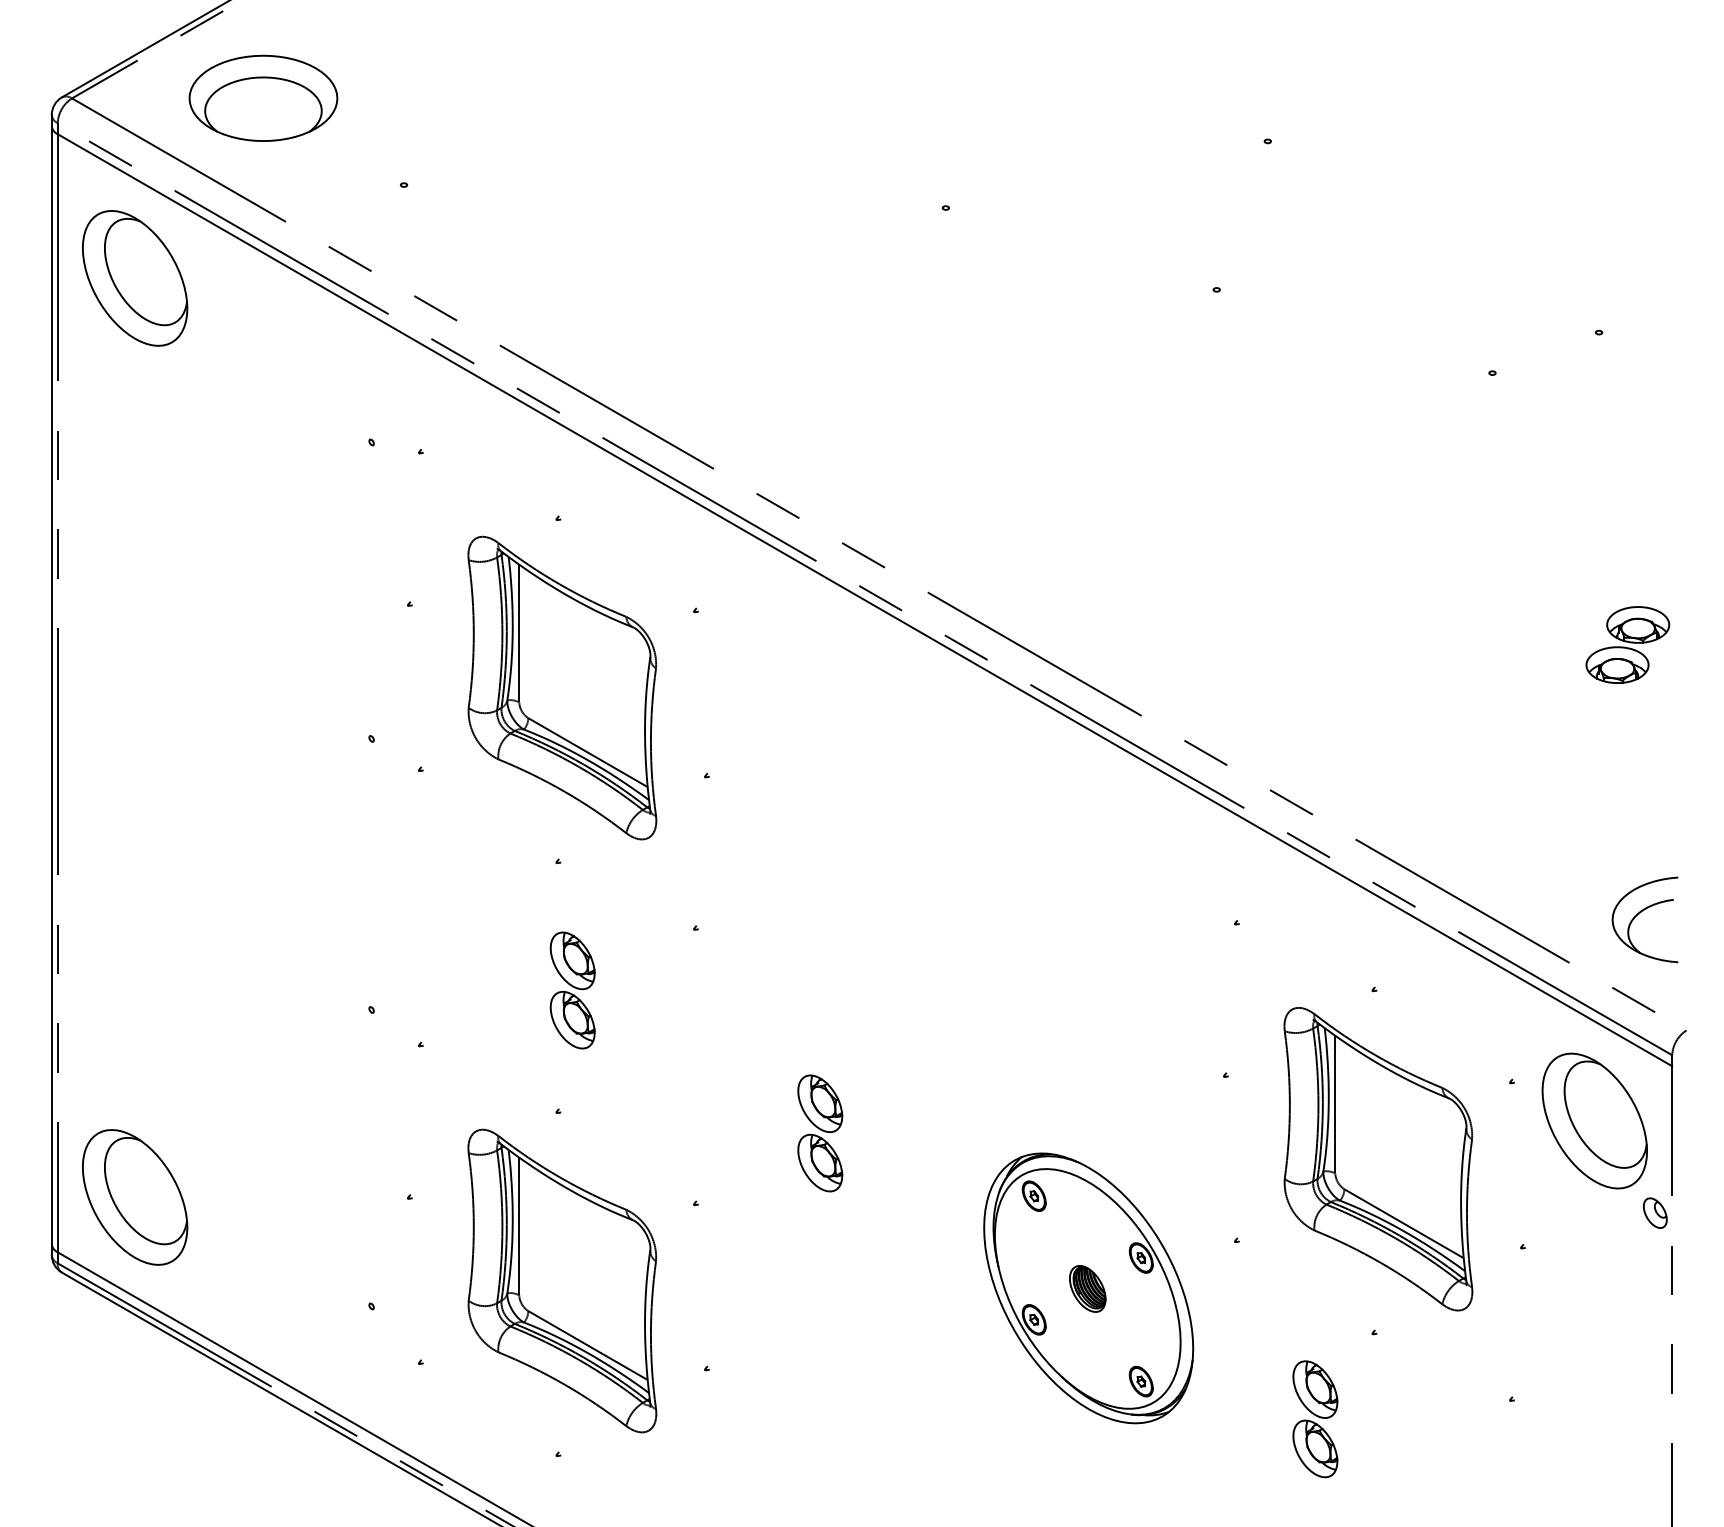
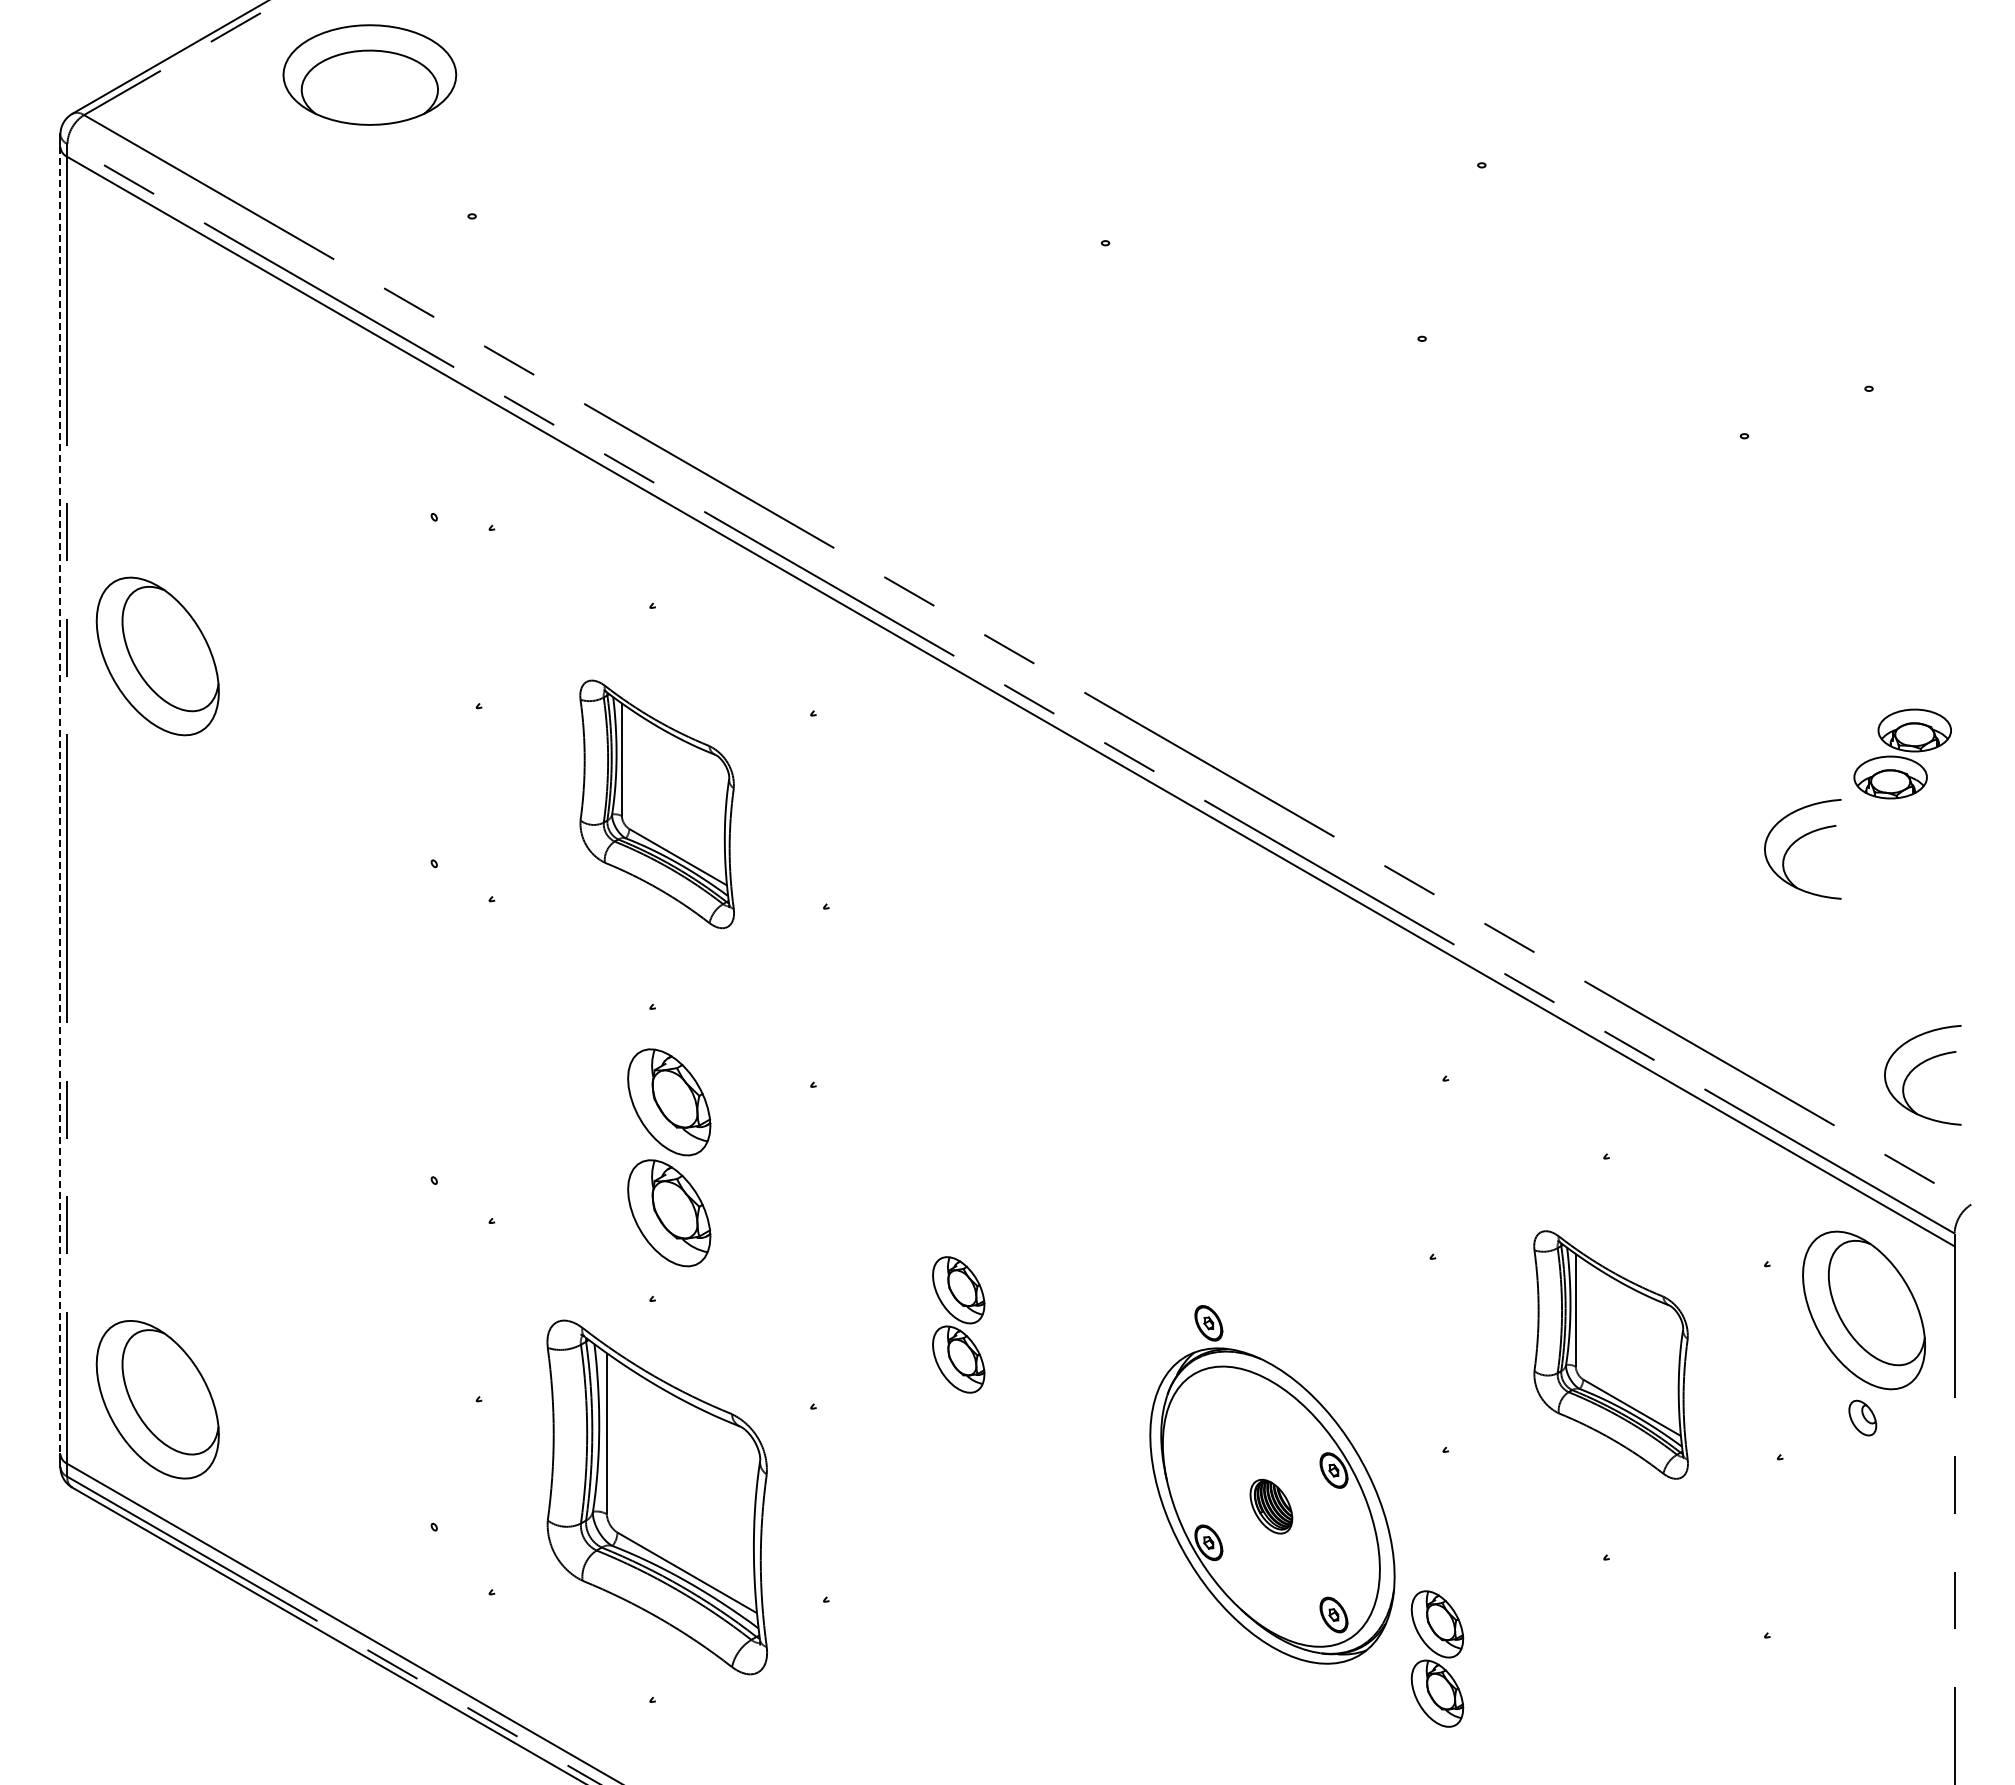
part: (263, 97) -> (369, 74), moved
part: (134, 278) -> (157, 656), moved
line: (51, 685) -> (60, 801), solid -> dashed
part: (561, 688) -> (656, 804), size x0.7
part: (1537, 719) -> (1797, 841), added
part: (572, 990) -> (669, 1157), size x1.6
part: (1377, 1158) -> (1610, 1354), size x0.7
part: (1033, 1196) -> (1208, 1323), moved
part: (1655, 1212) -> (1862, 1417), moved
part: (1315, 1418) -> (1437, 1658), moved

